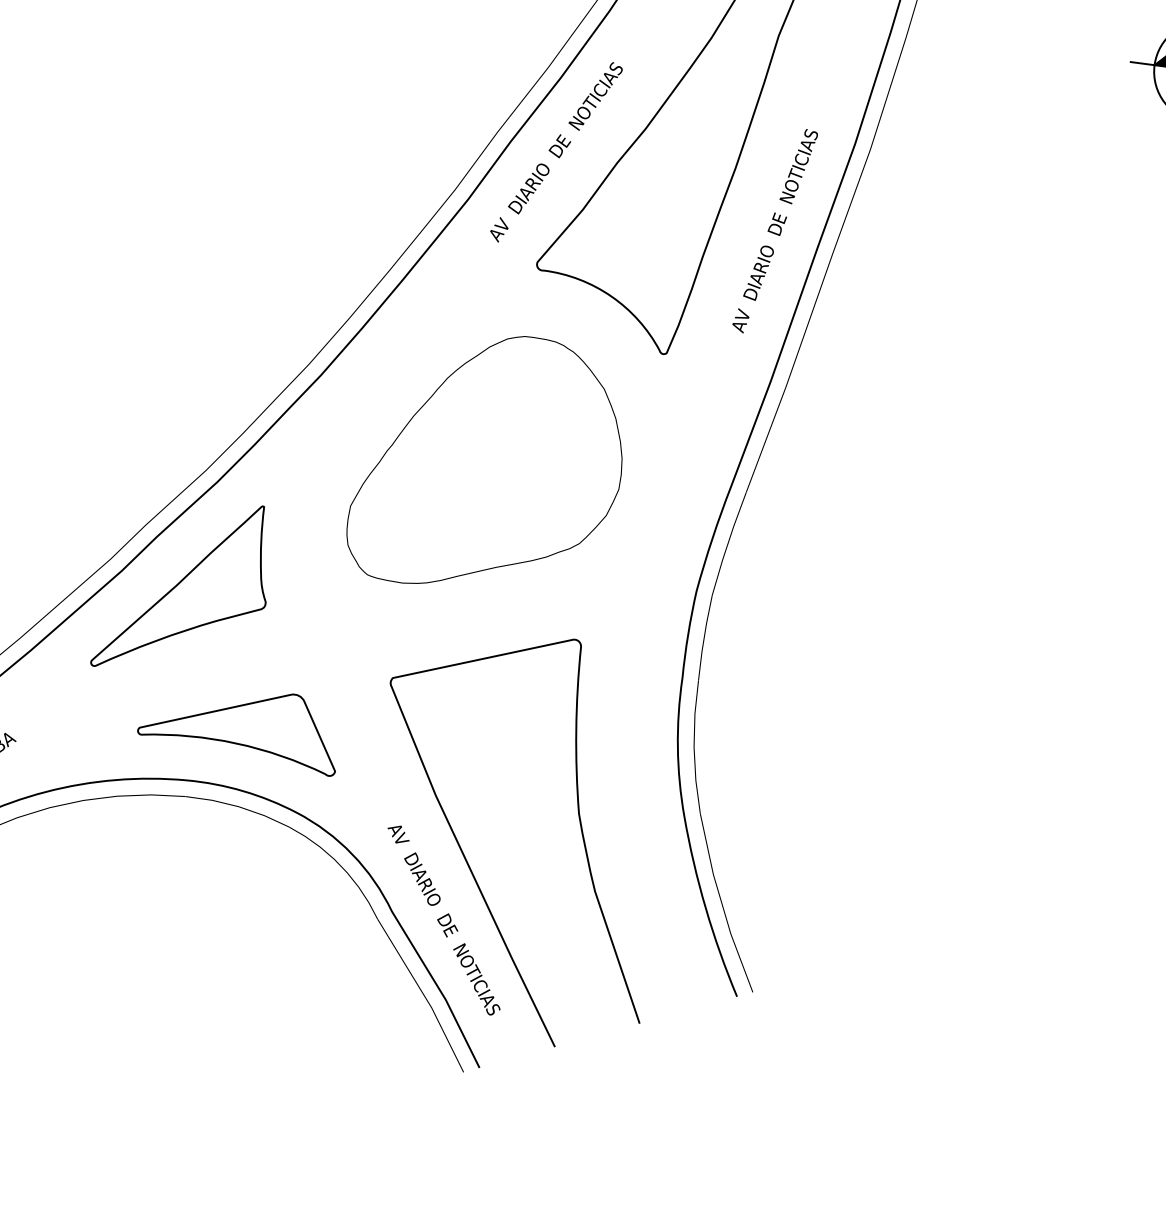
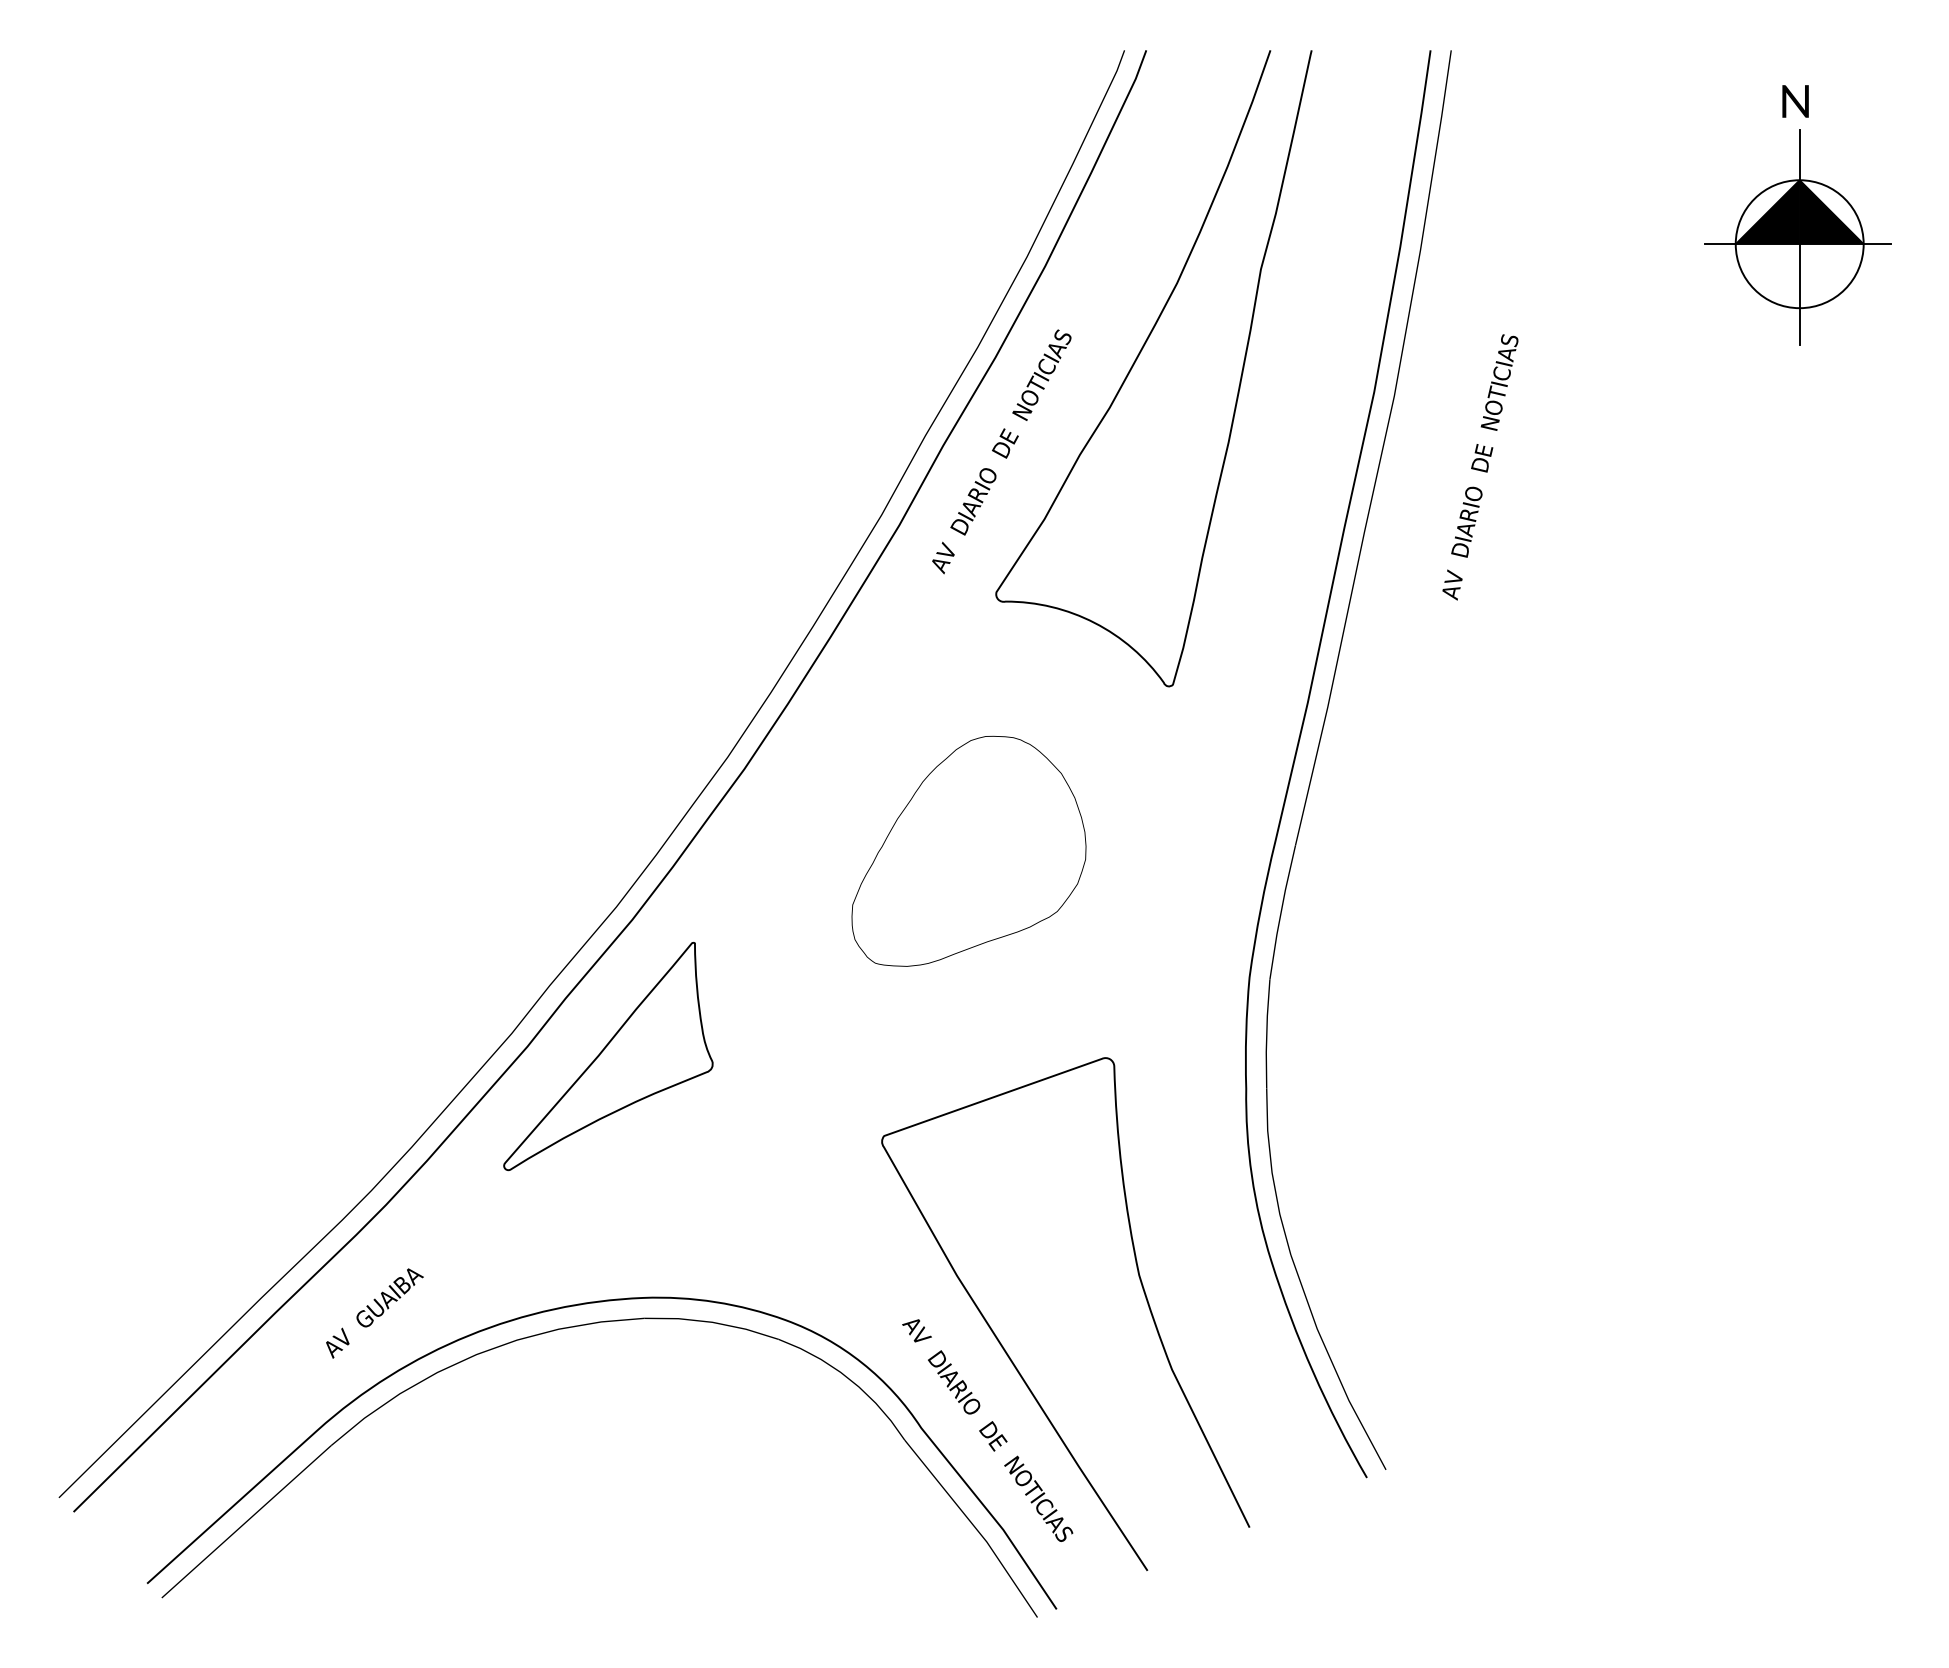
text: (775, 231) -> (1480, 467), moved
part: (488, 463) -> (968, 851), size x0.7
part: (239, 725) -> (700, 1220), removed

